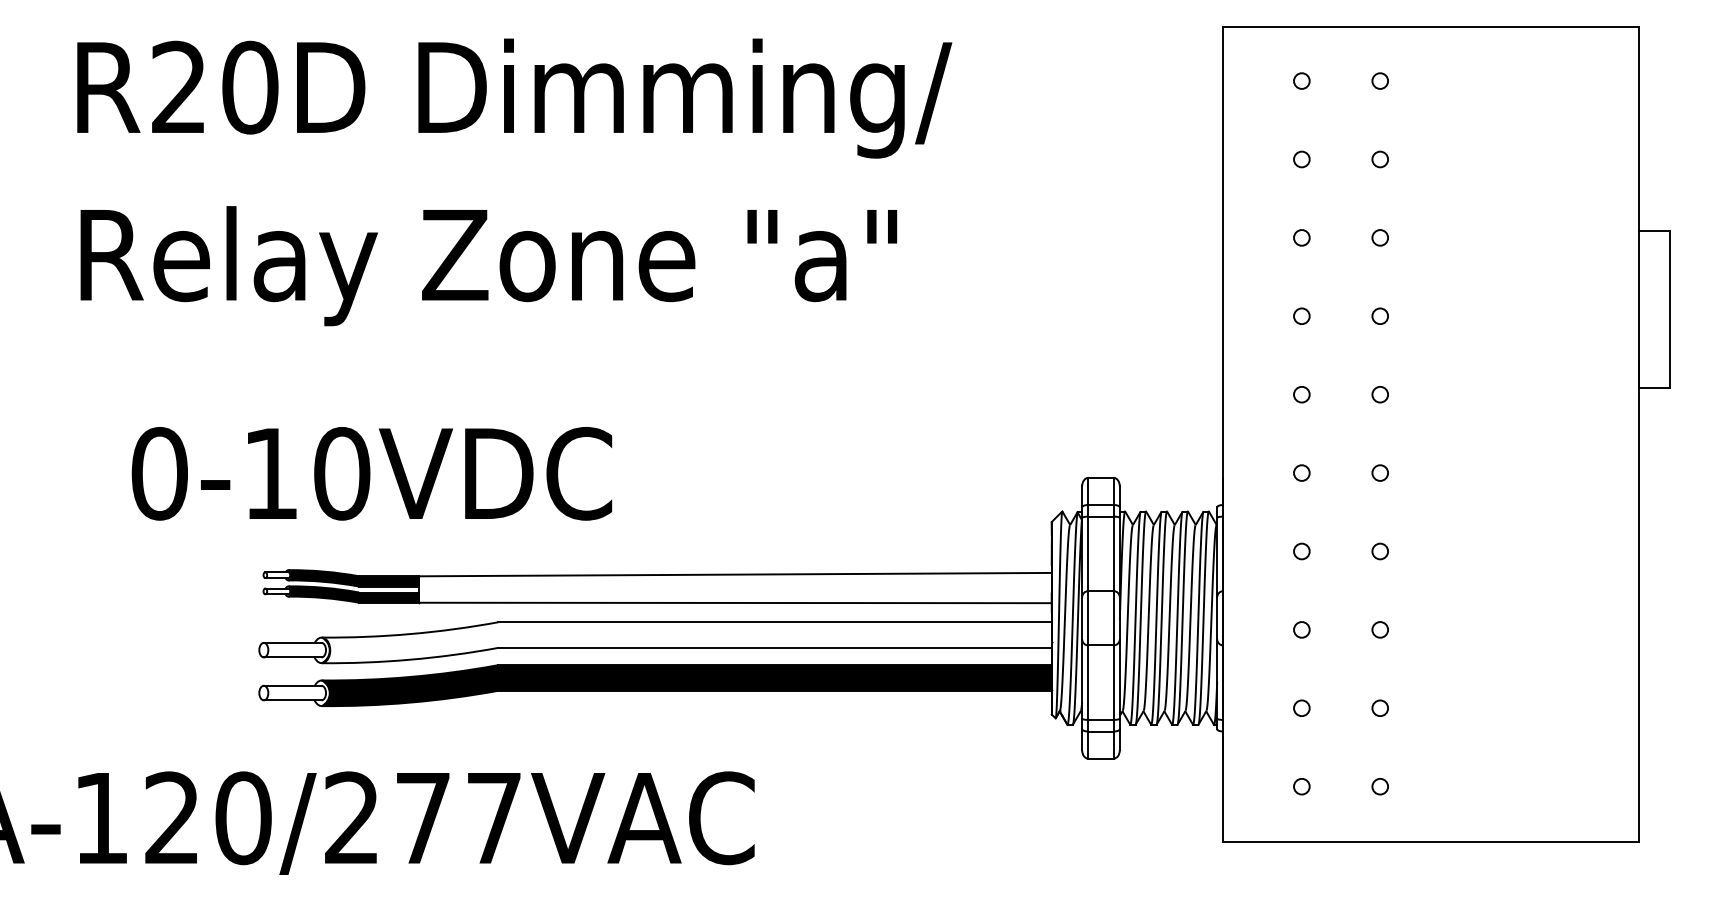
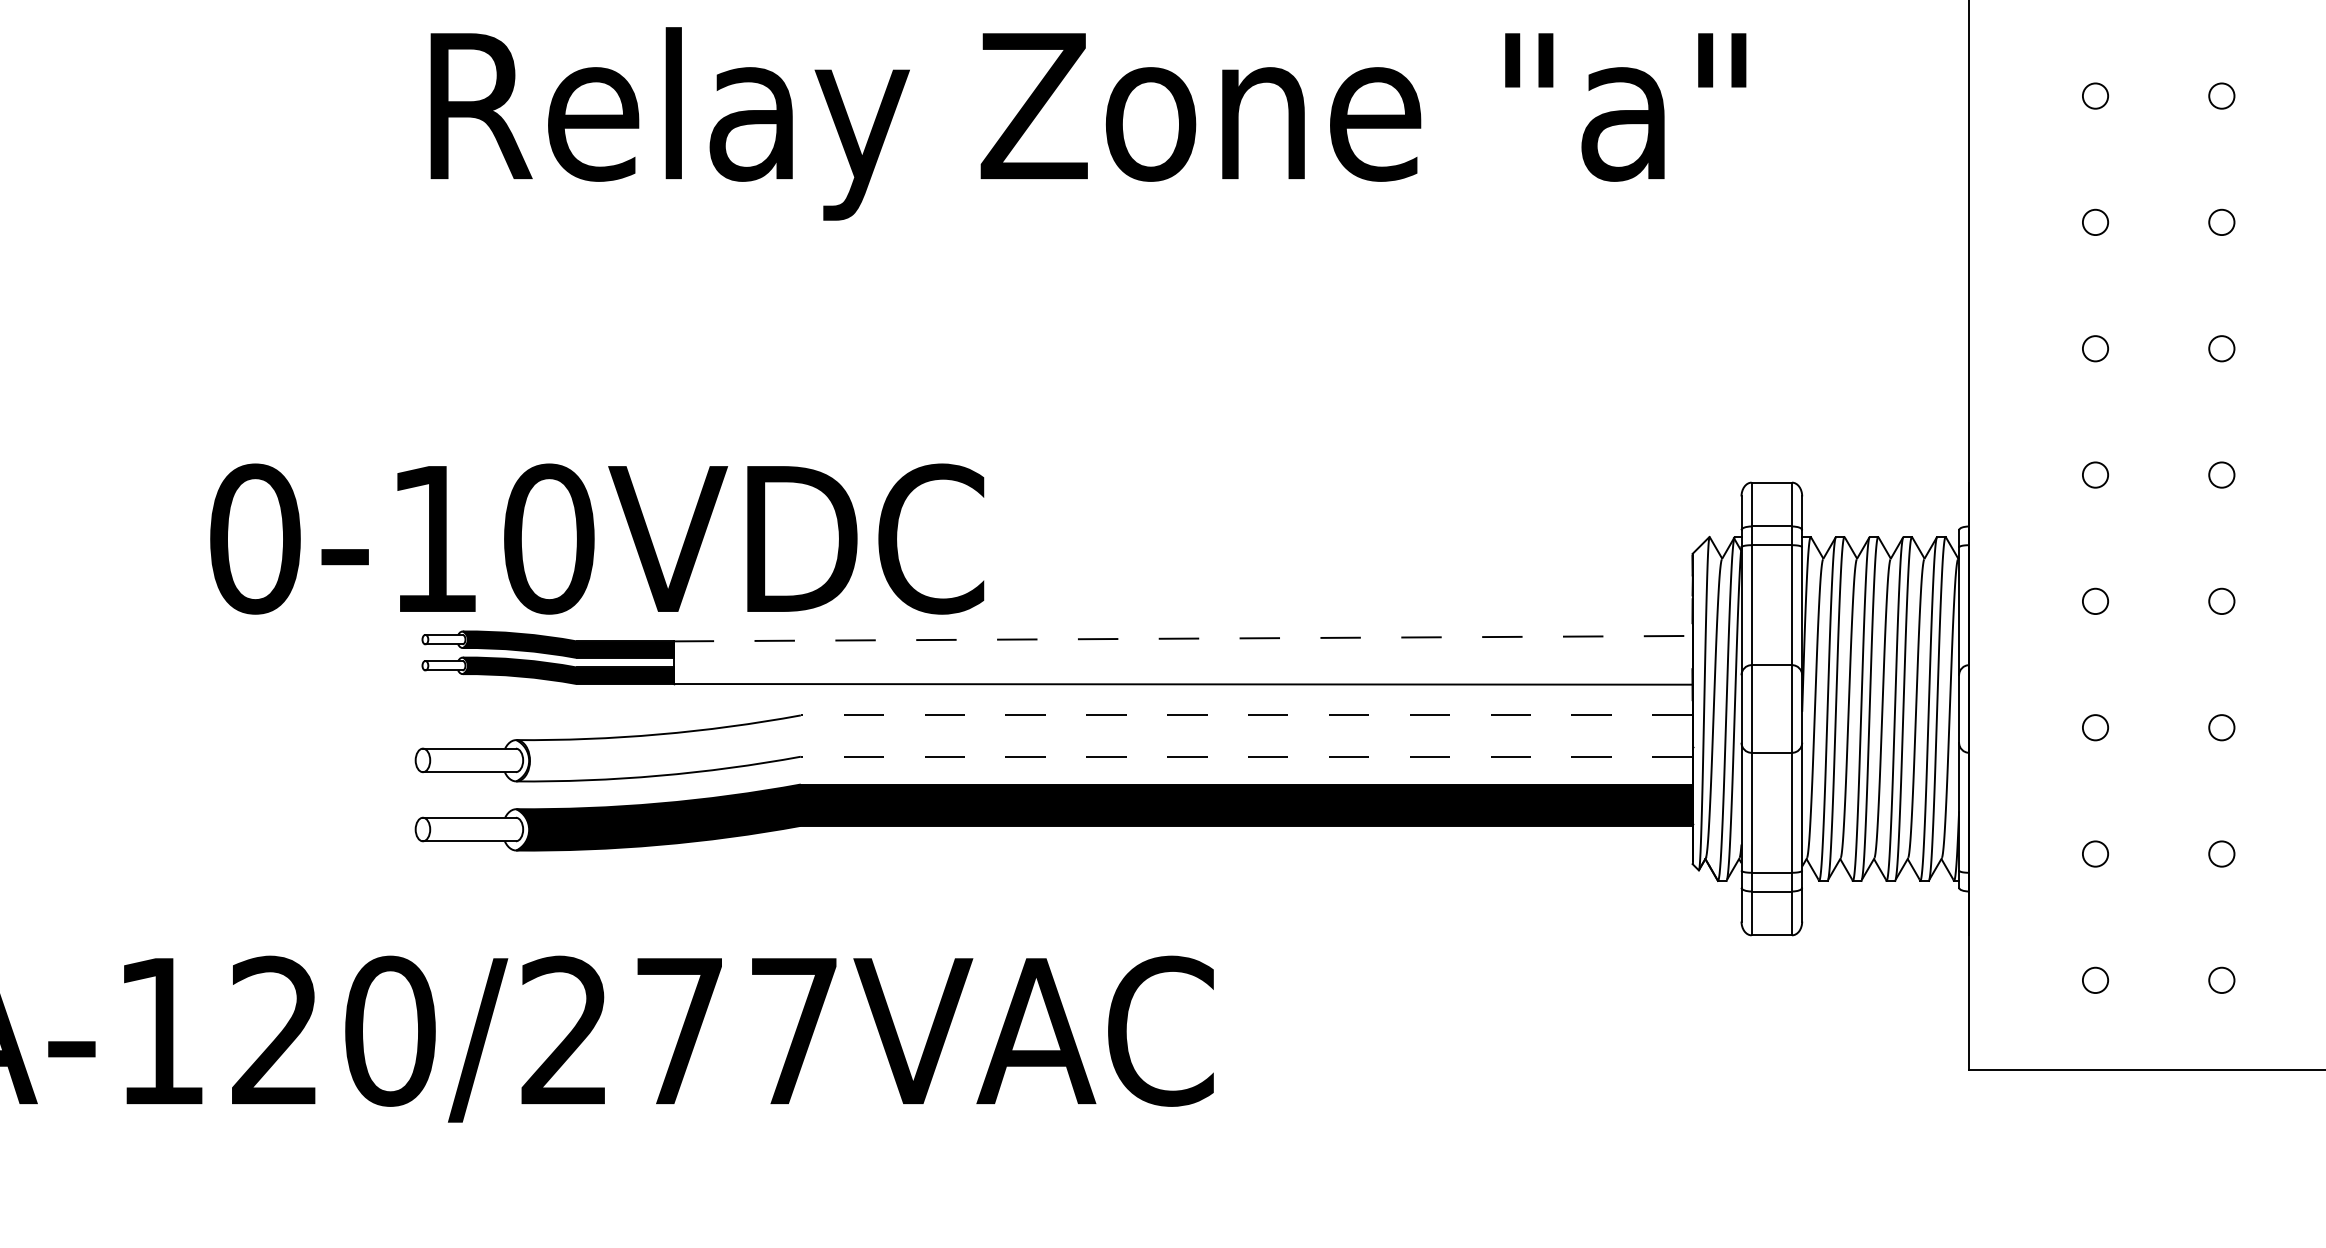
text: (488, 266) -> (1087, 124), moved
text: (371, 473) -> (596, 538), moved
line: (736, 574) -> (1184, 638), solid -> dashed
line: (775, 622) -> (1247, 715), solid -> dashed
line: (775, 647) -> (1247, 756), solid -> dashed

